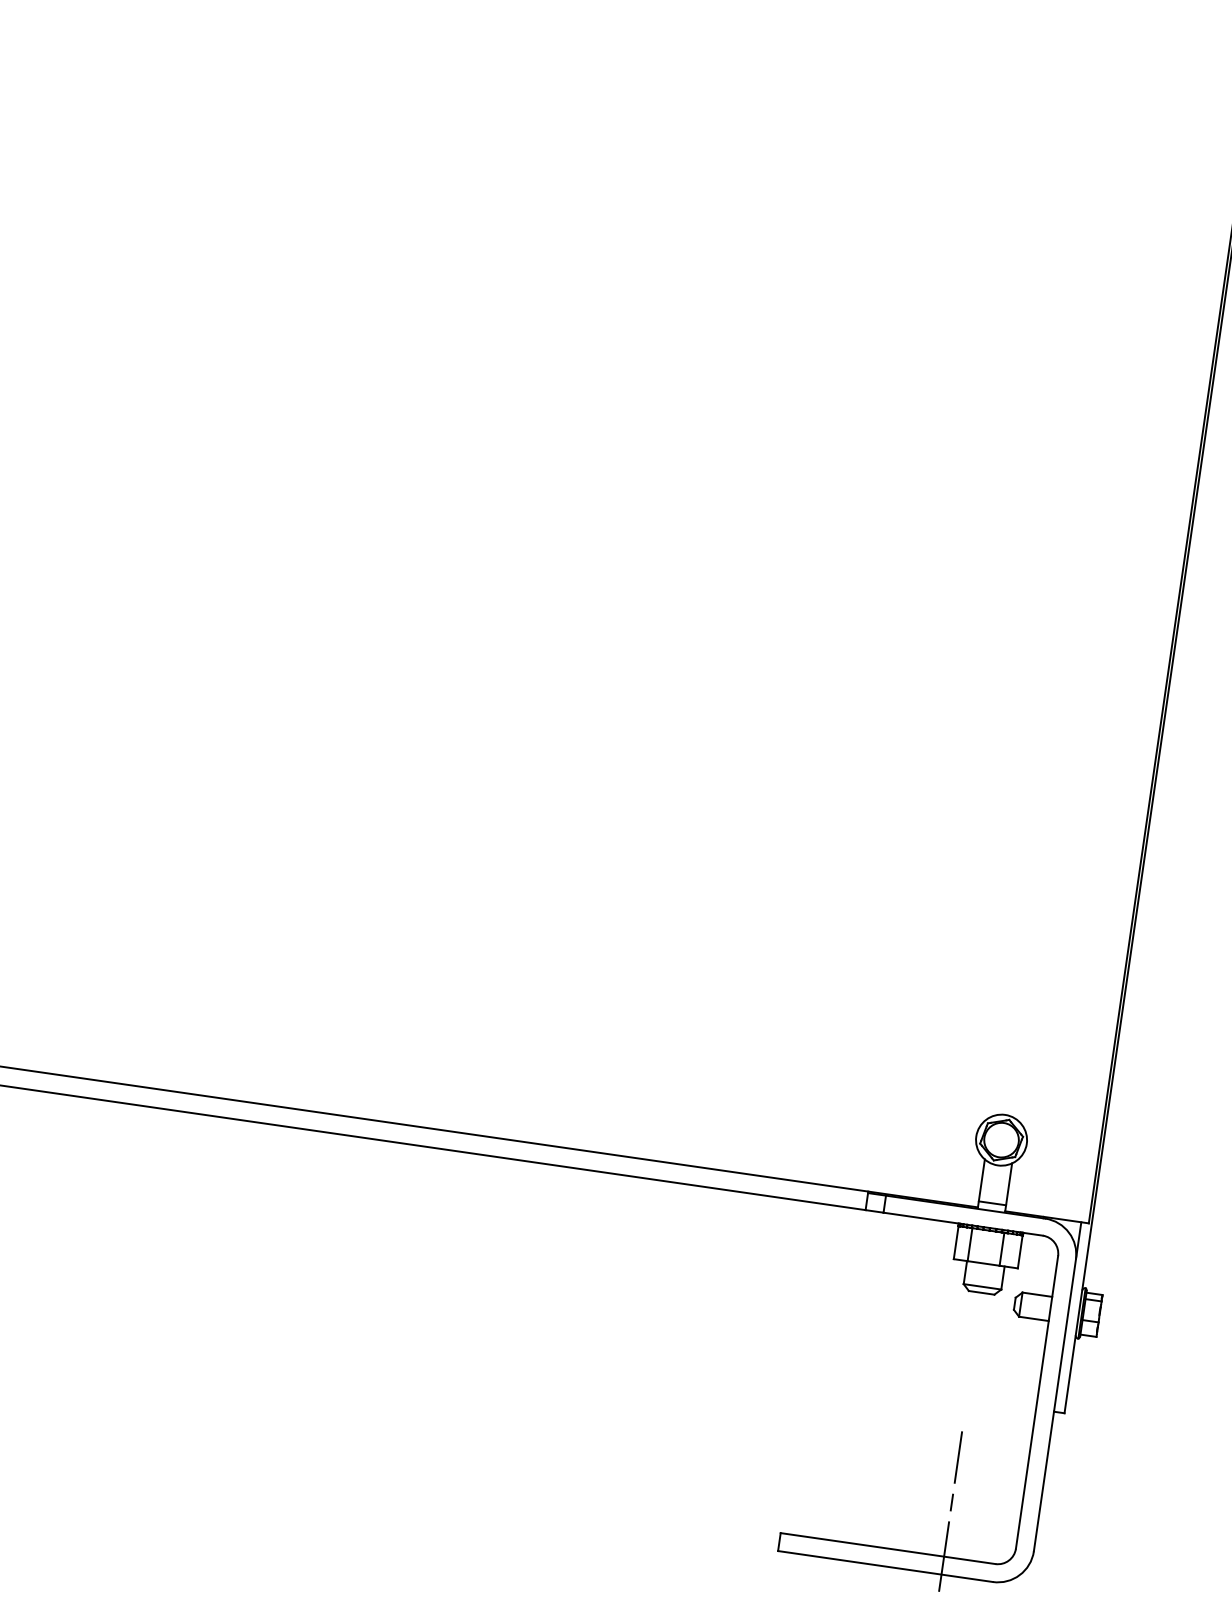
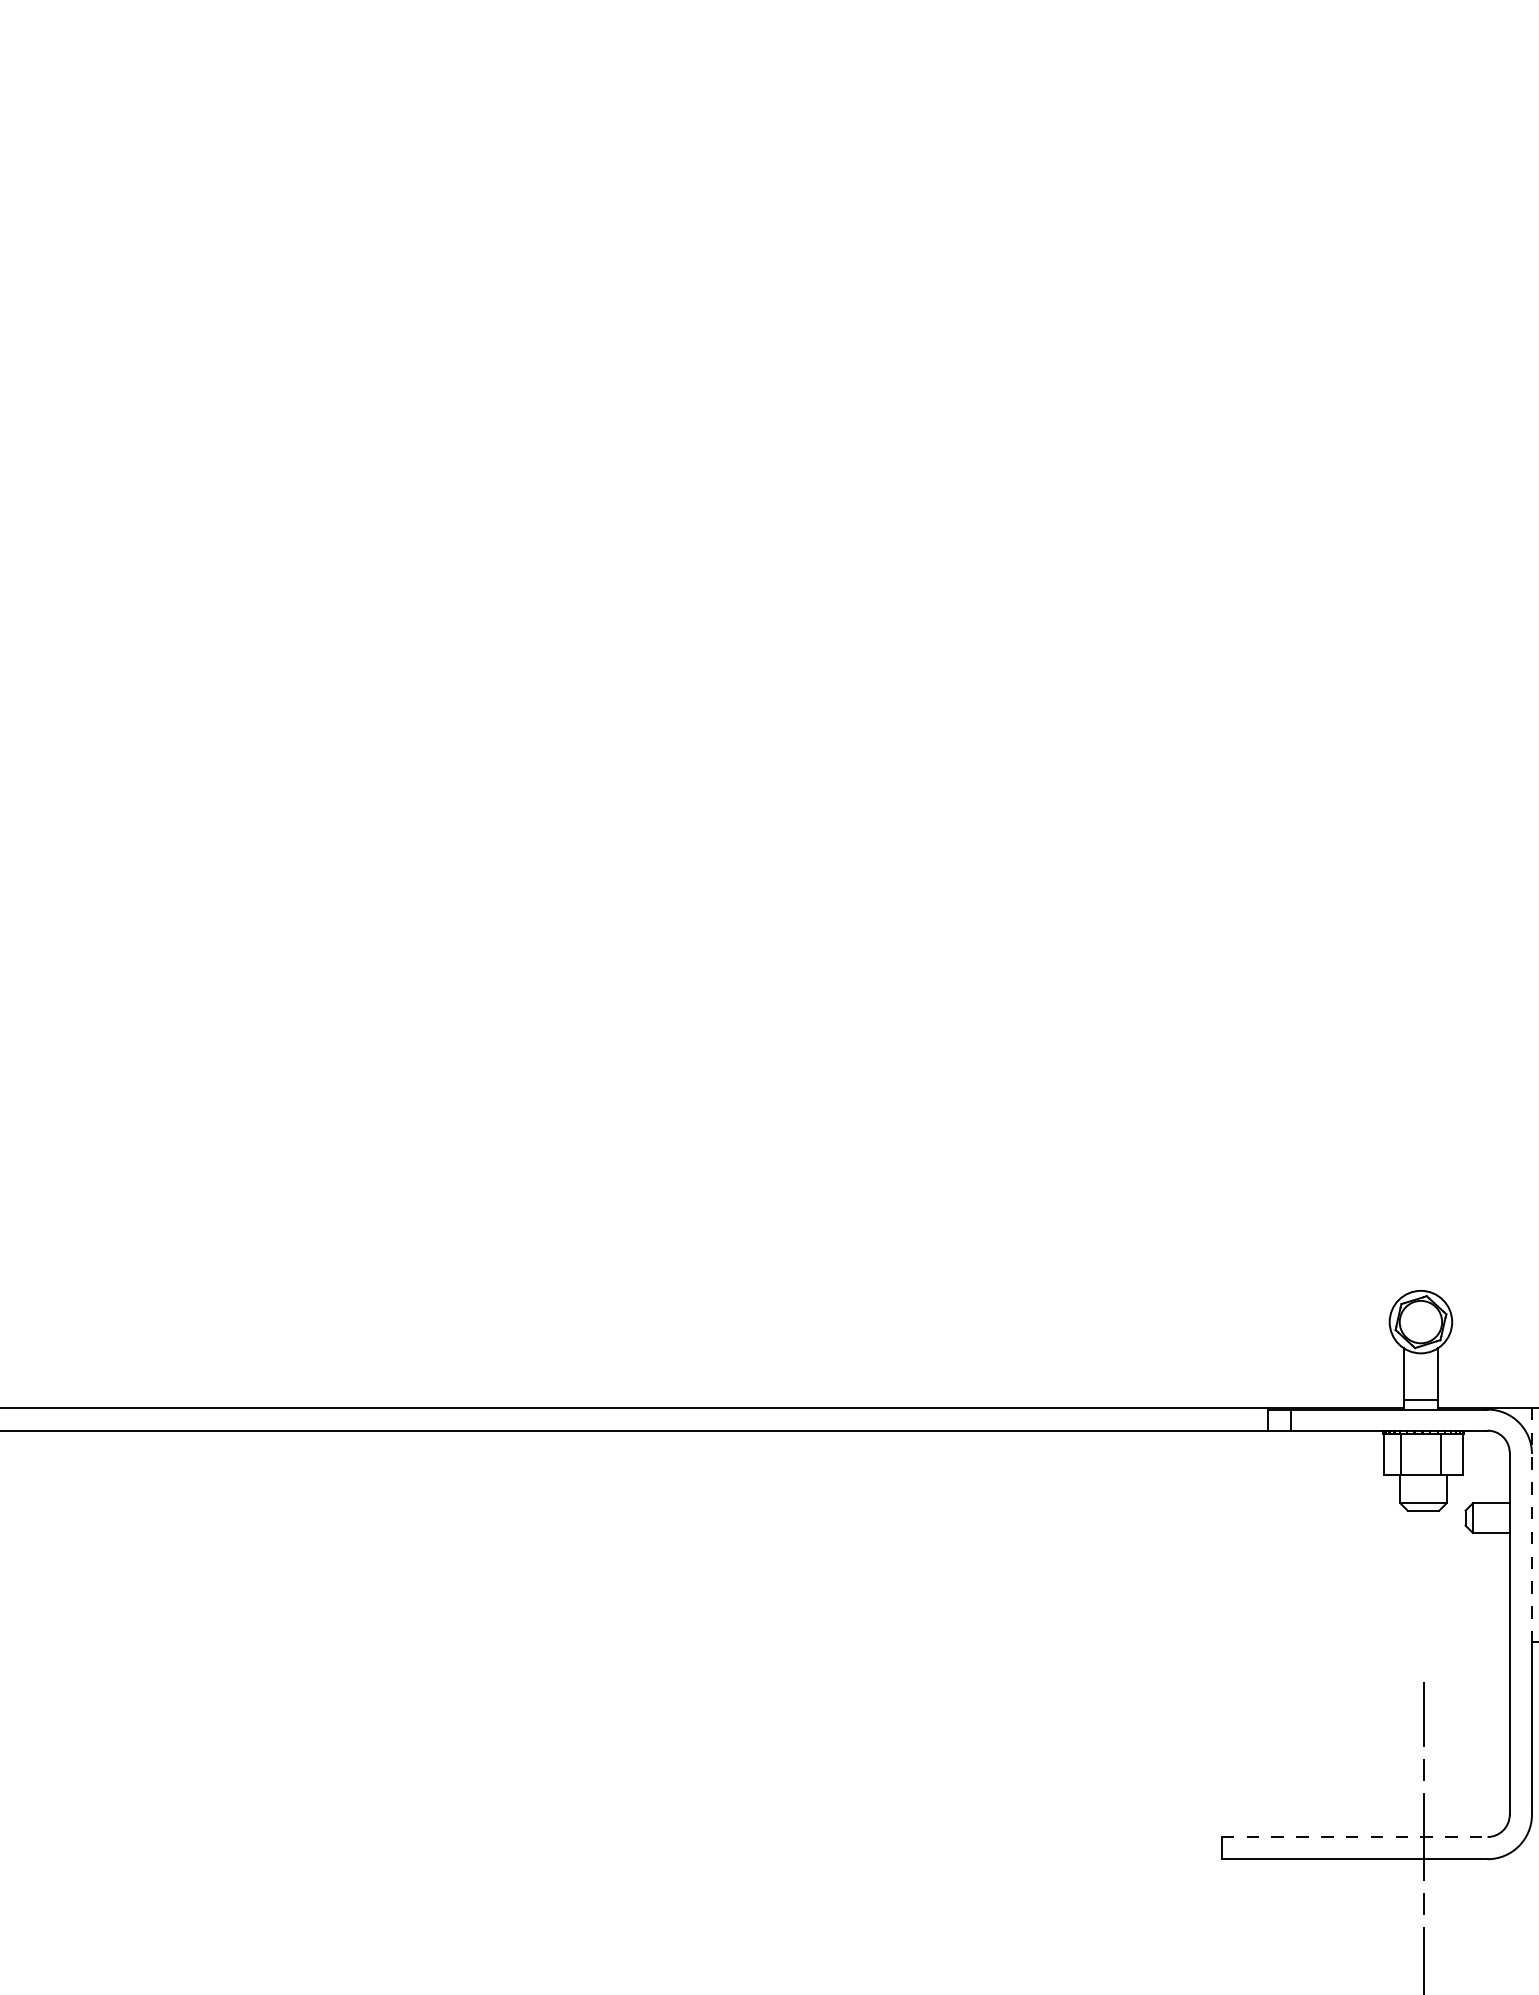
line: (1067, 1317) -> (1531, 1525), solid -> dashed
line: (887, 1548) -> (1354, 1837), solid -> dashed

